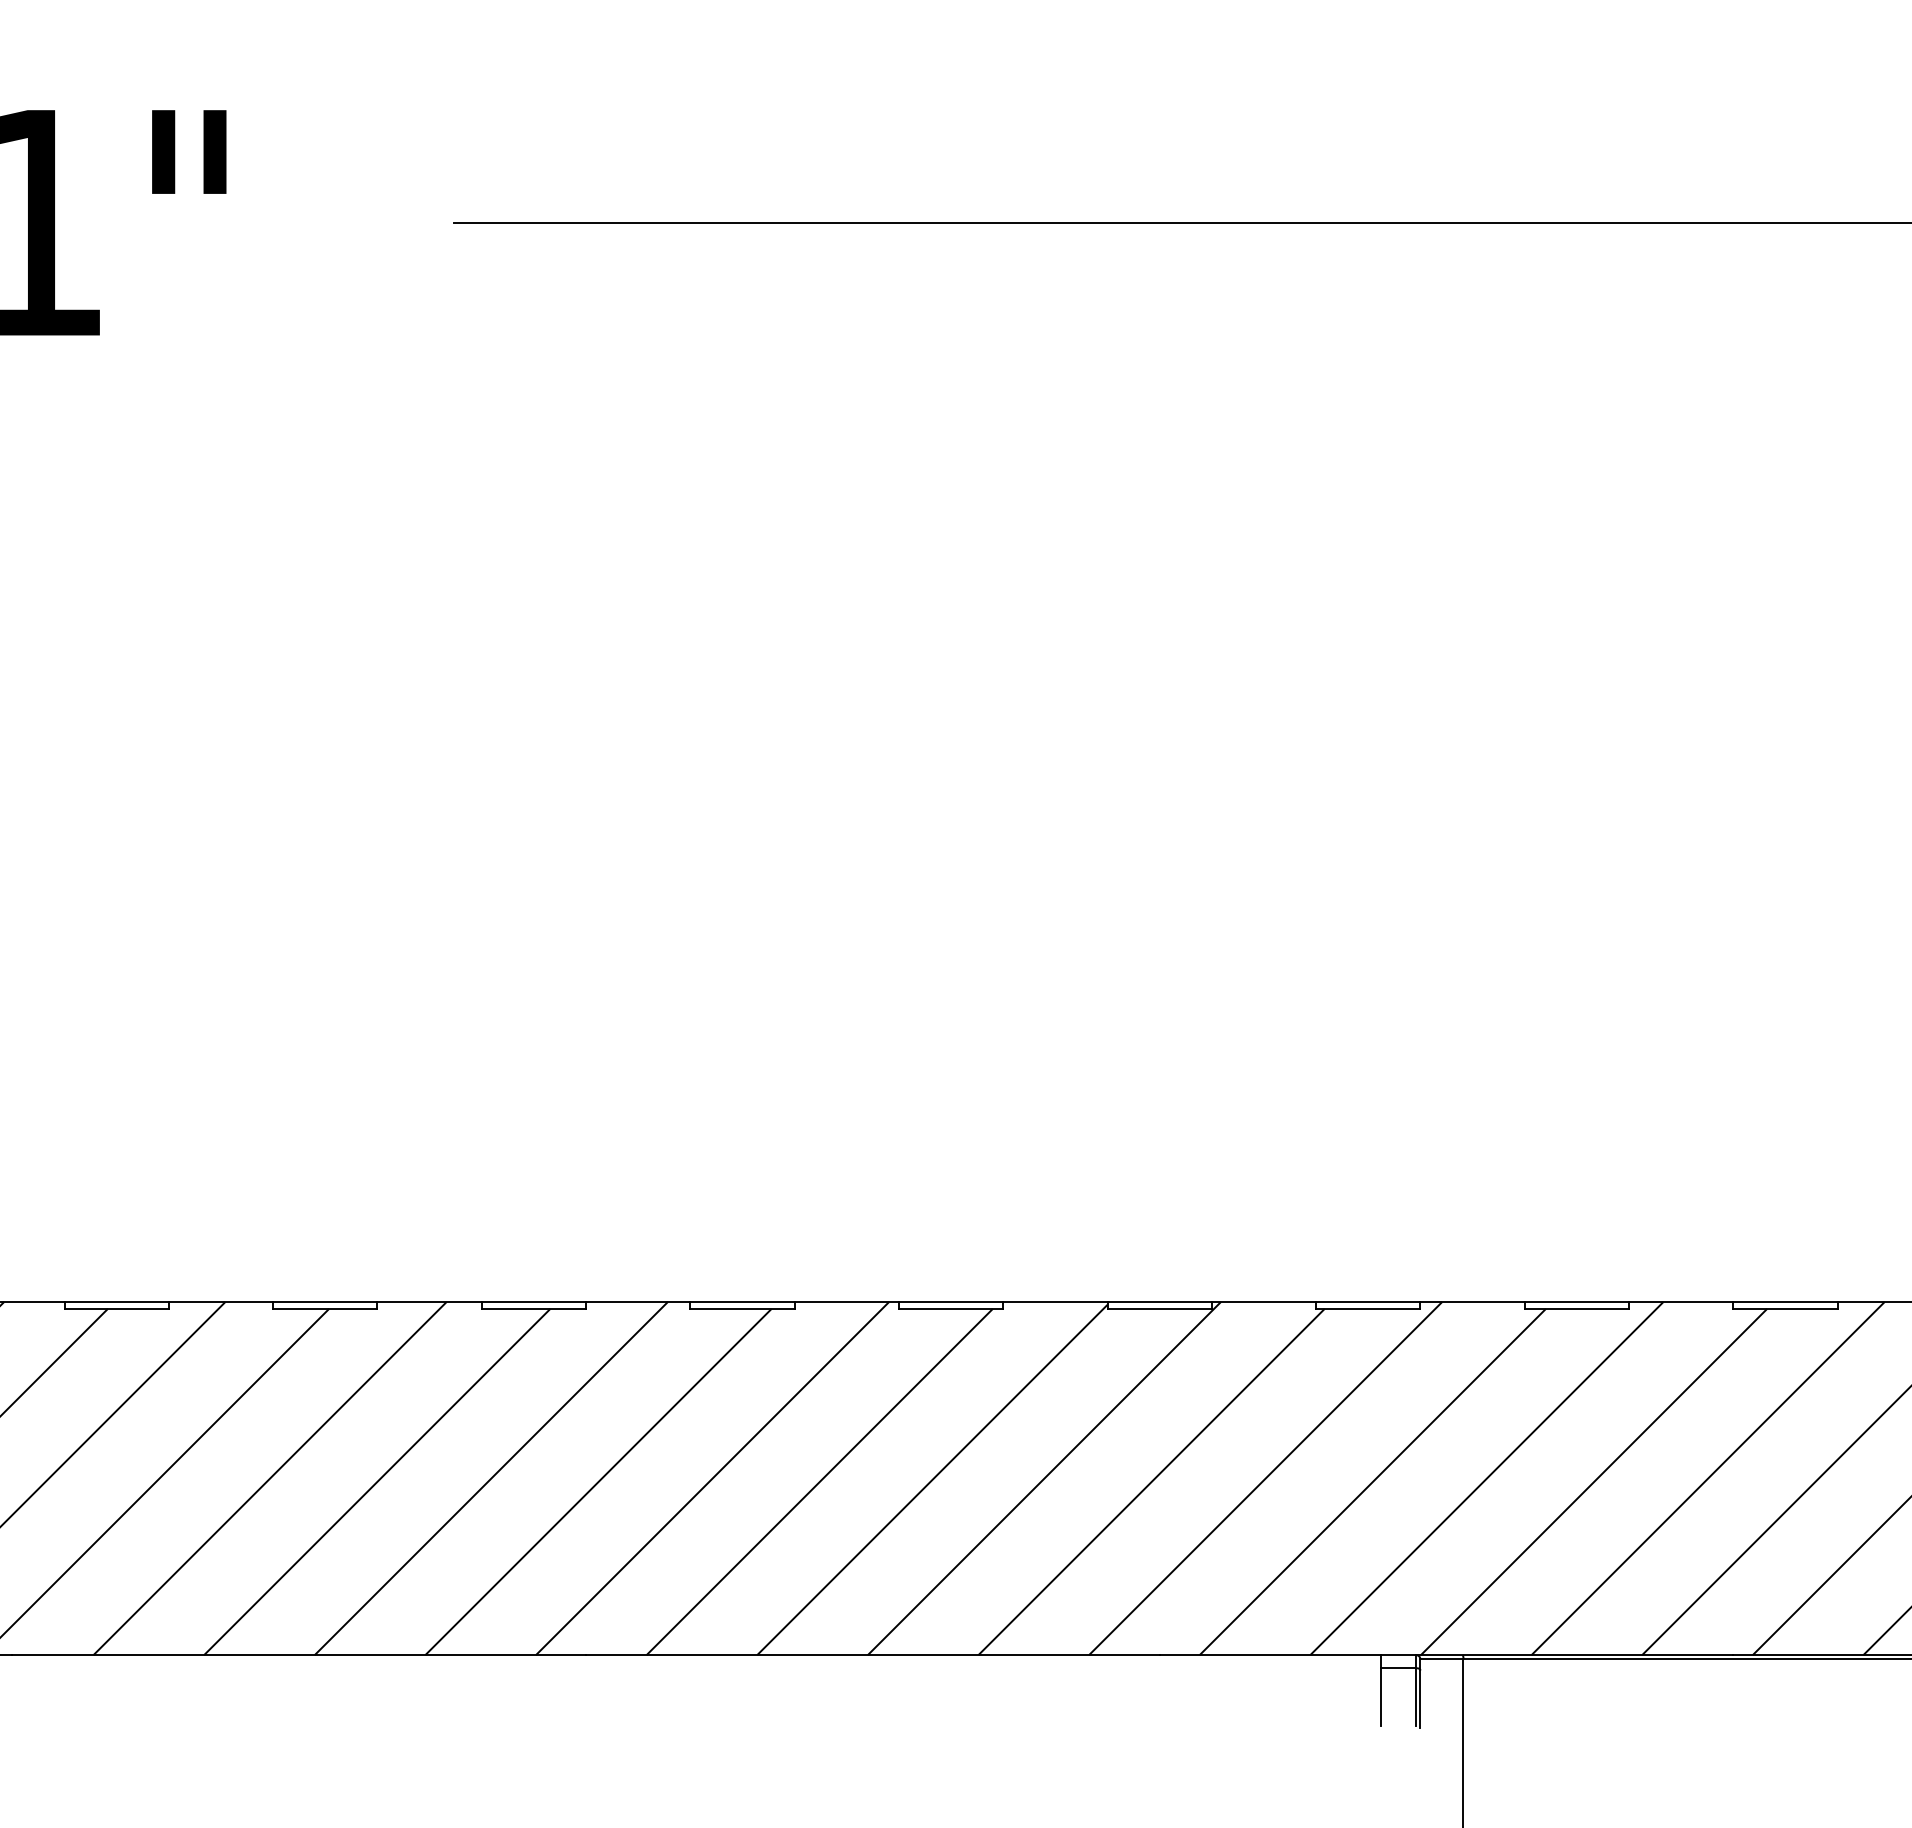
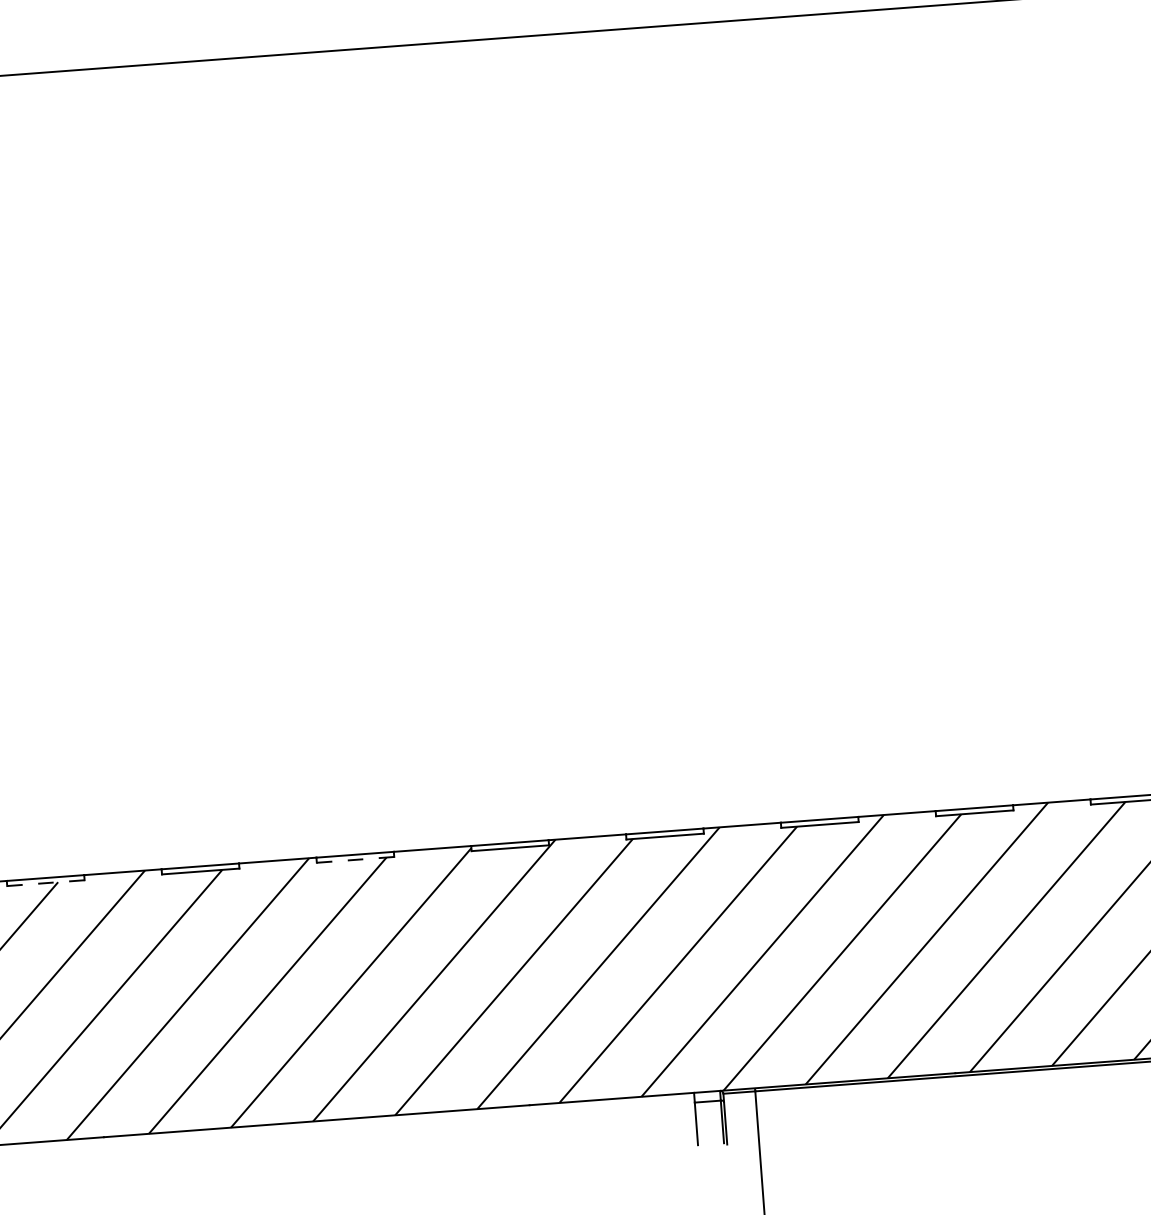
line: (534, 1308) -> (46, 882), solid -> dashed
line: (951, 1308) -> (355, 859), solid -> dashed

